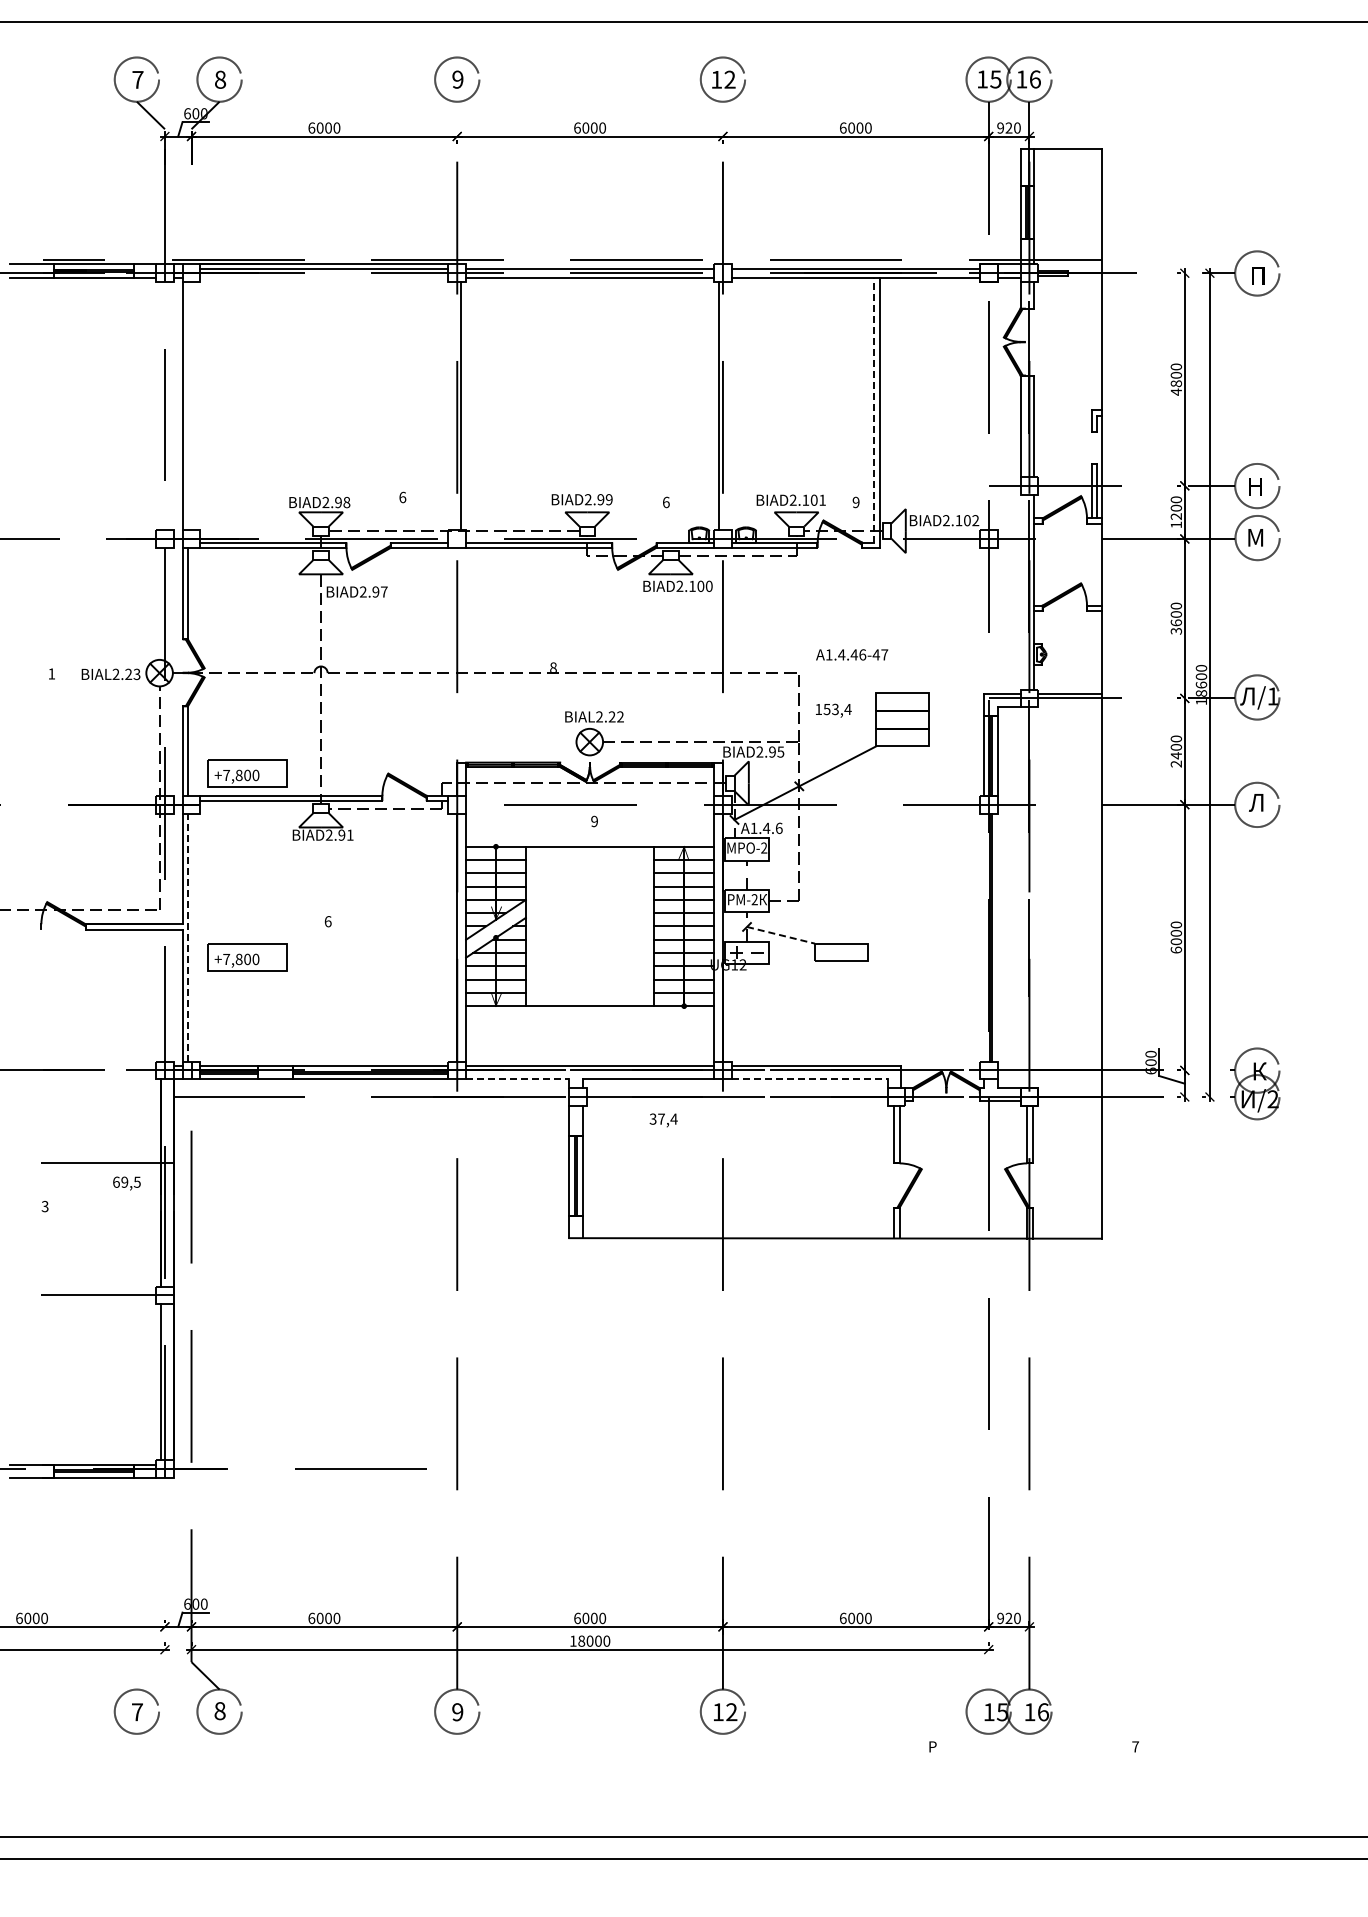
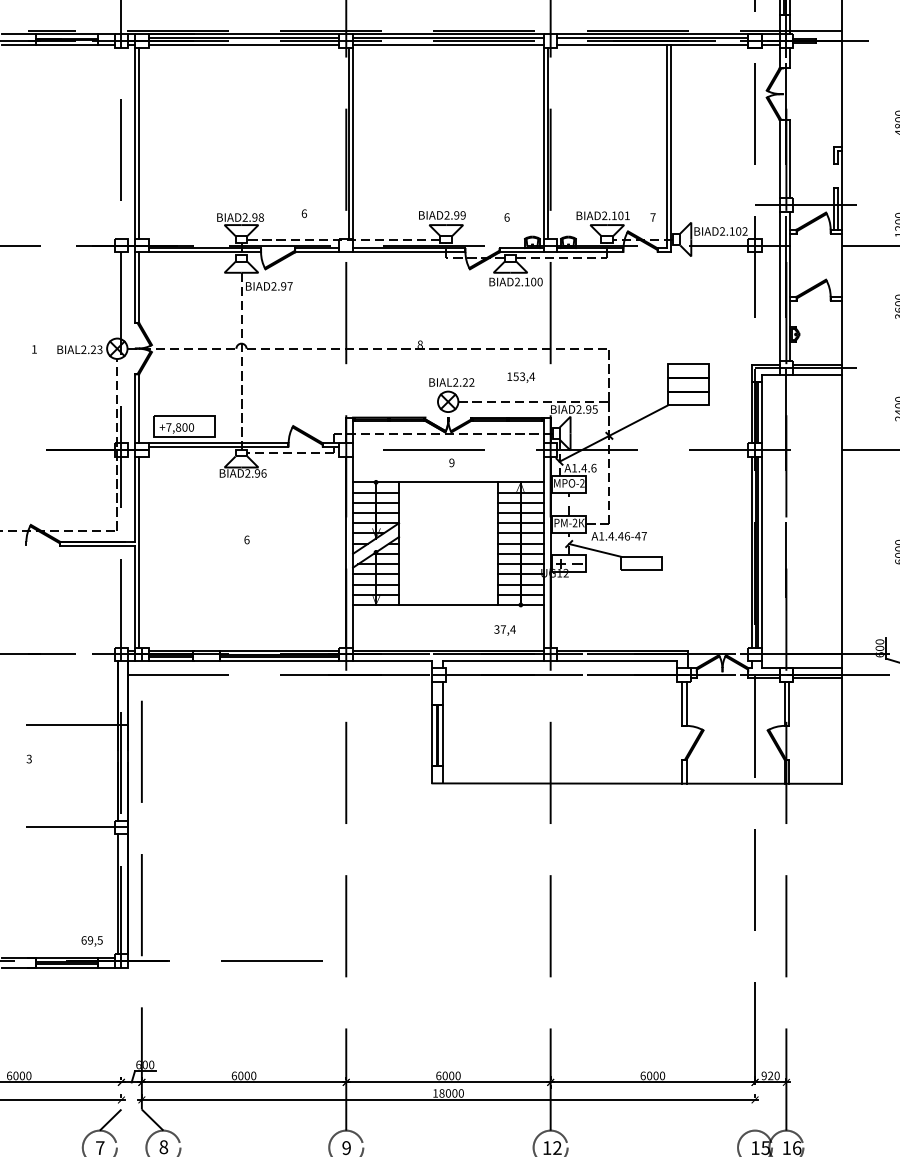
line: (590, 264) -> (448, 34), added
line: (855, 264) -> (652, 34), added
line: (324, 277) -> (244, 44), added
line: (187, 406) -> (138, 143), added
line: (466, 406) -> (353, 143), added
line: (714, 406) -> (544, 143), added
line: (874, 409) -> (667, 146), dashed -> solid
text: (855, 502) -> (652, 217), 9 -> 7
line: (1020, 591) -> (779, 285), added
text: (852, 654) -> (619, 535), moved
line: (1069, 707) -> (817, 375), added
text: (833, 710) -> (521, 377), moved
text: (350, 834) -> (264, 472), BIAD2.91 -> BIAD2.96
line: (780, 935) -> (594, 550), dashed -> solid
line: (187, 937) -> (138, 552), dashed -> solid
line: (984, 937) -> (751, 552), added
line: (997, 937) -> (761, 552), added
part: (247, 957) -> (184, 567), removed
line: (517, 1079) -> (392, 661), dashed -> solid
line: (809, 1079) -> (617, 661), dashed -> solid
line: (1069, 1088) -> (817, 668), added
line: (1069, 1101) -> (817, 678), added
text: (663, 1120) -> (504, 630), moved
text: (126, 1183) -> (91, 941), moved
line: (150, 1675) -> (110, 1119), added

